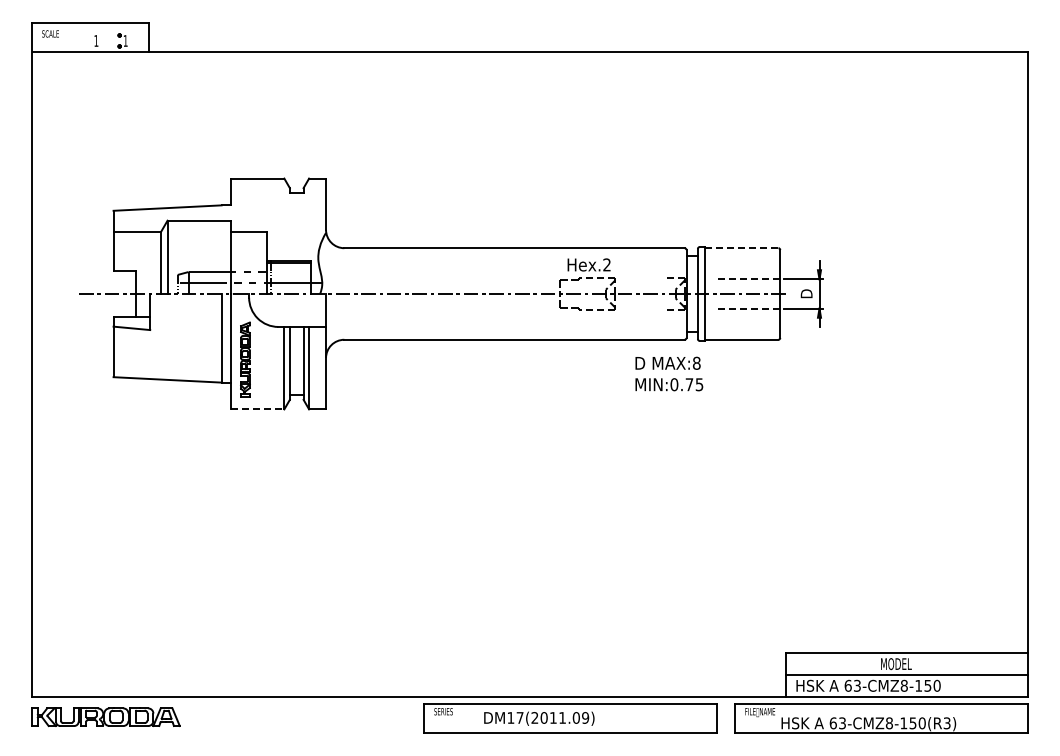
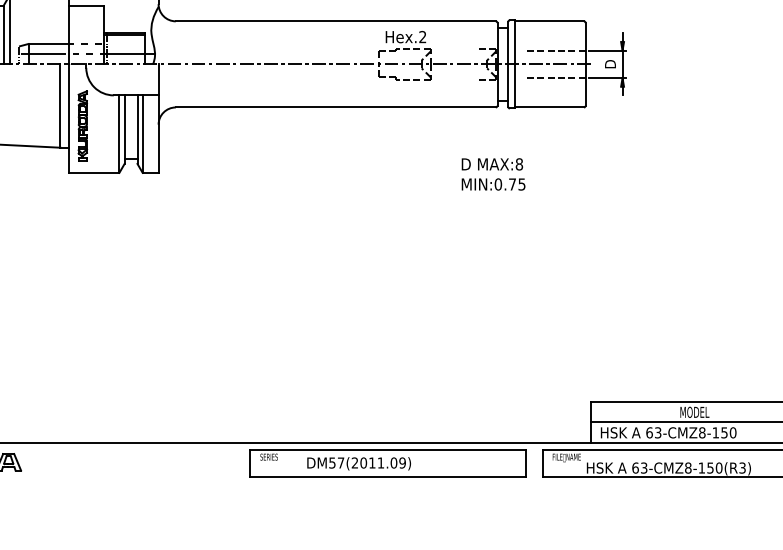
line: (741, 248) -> (549, 21), dashed -> solid
text: (669, 373) -> (493, 173), moved
line: (257, 409) -> (94, 173), dashed -> solid
text: (510, 717) -> (332, 462), DM17(2011.09) -> DM57(2011.09)

